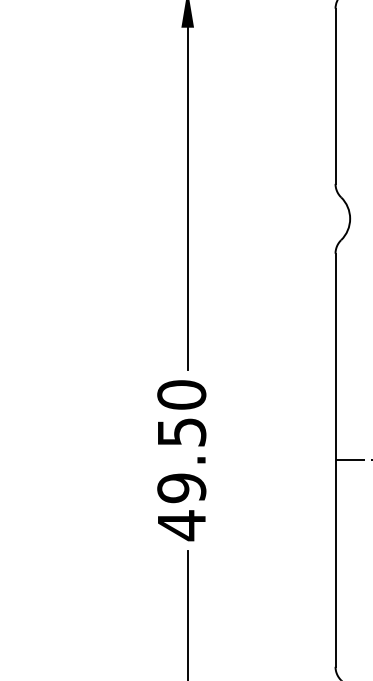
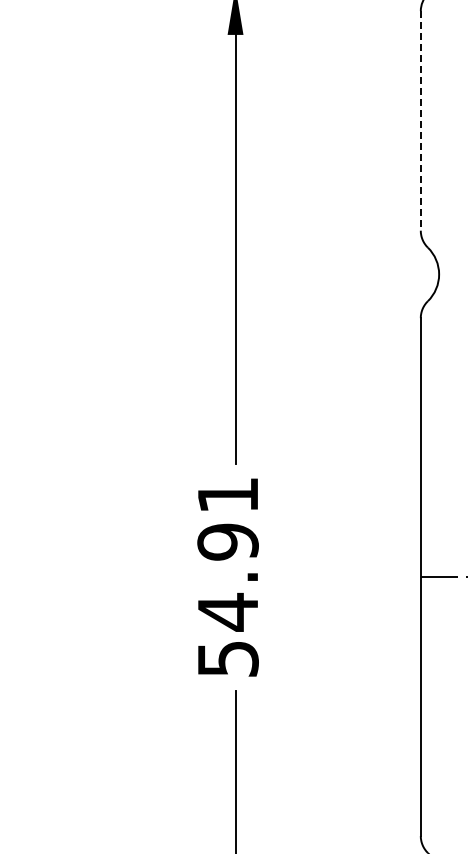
line: (335, 95) -> (420, 120), solid -> dashed
text: (181, 460) -> (227, 577), 49.50 -> 54.91

